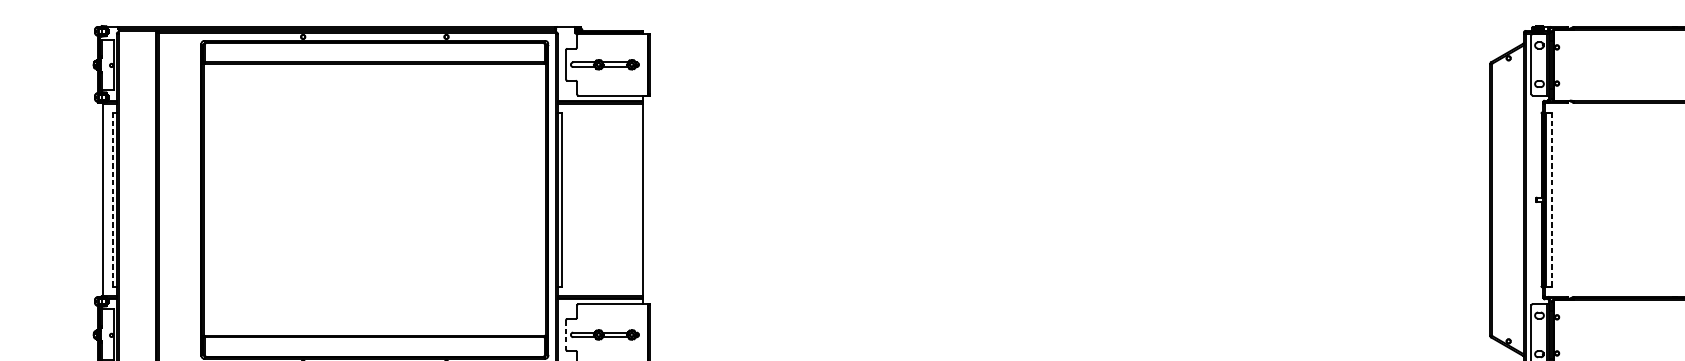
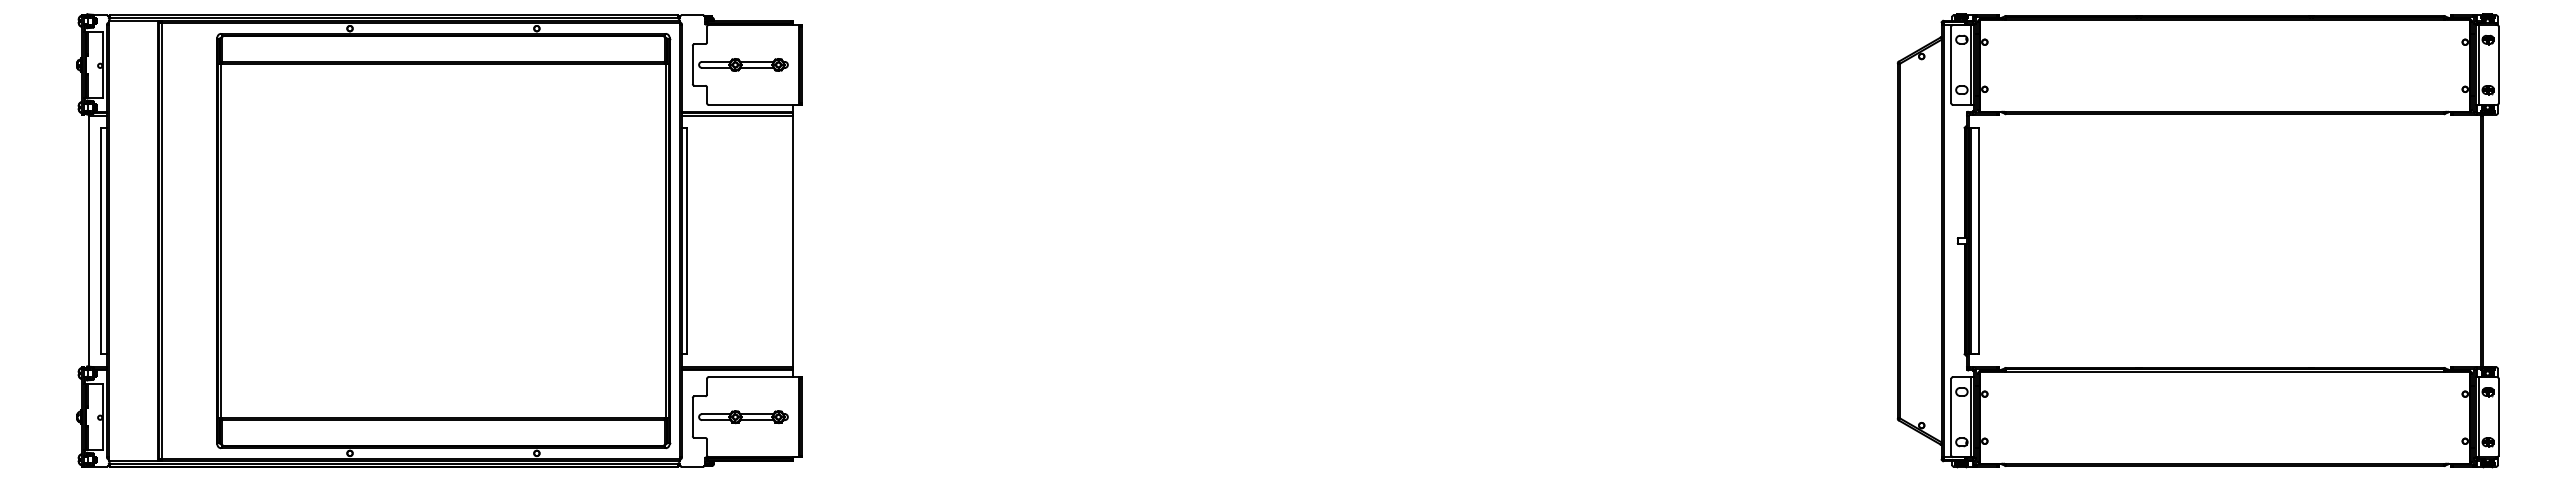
line: (112, 199) -> (101, 240), dashed -> solid
line: (1552, 199) -> (1978, 240), dashed -> solid
line: (565, 335) -> (692, 417), dashed -> solid

